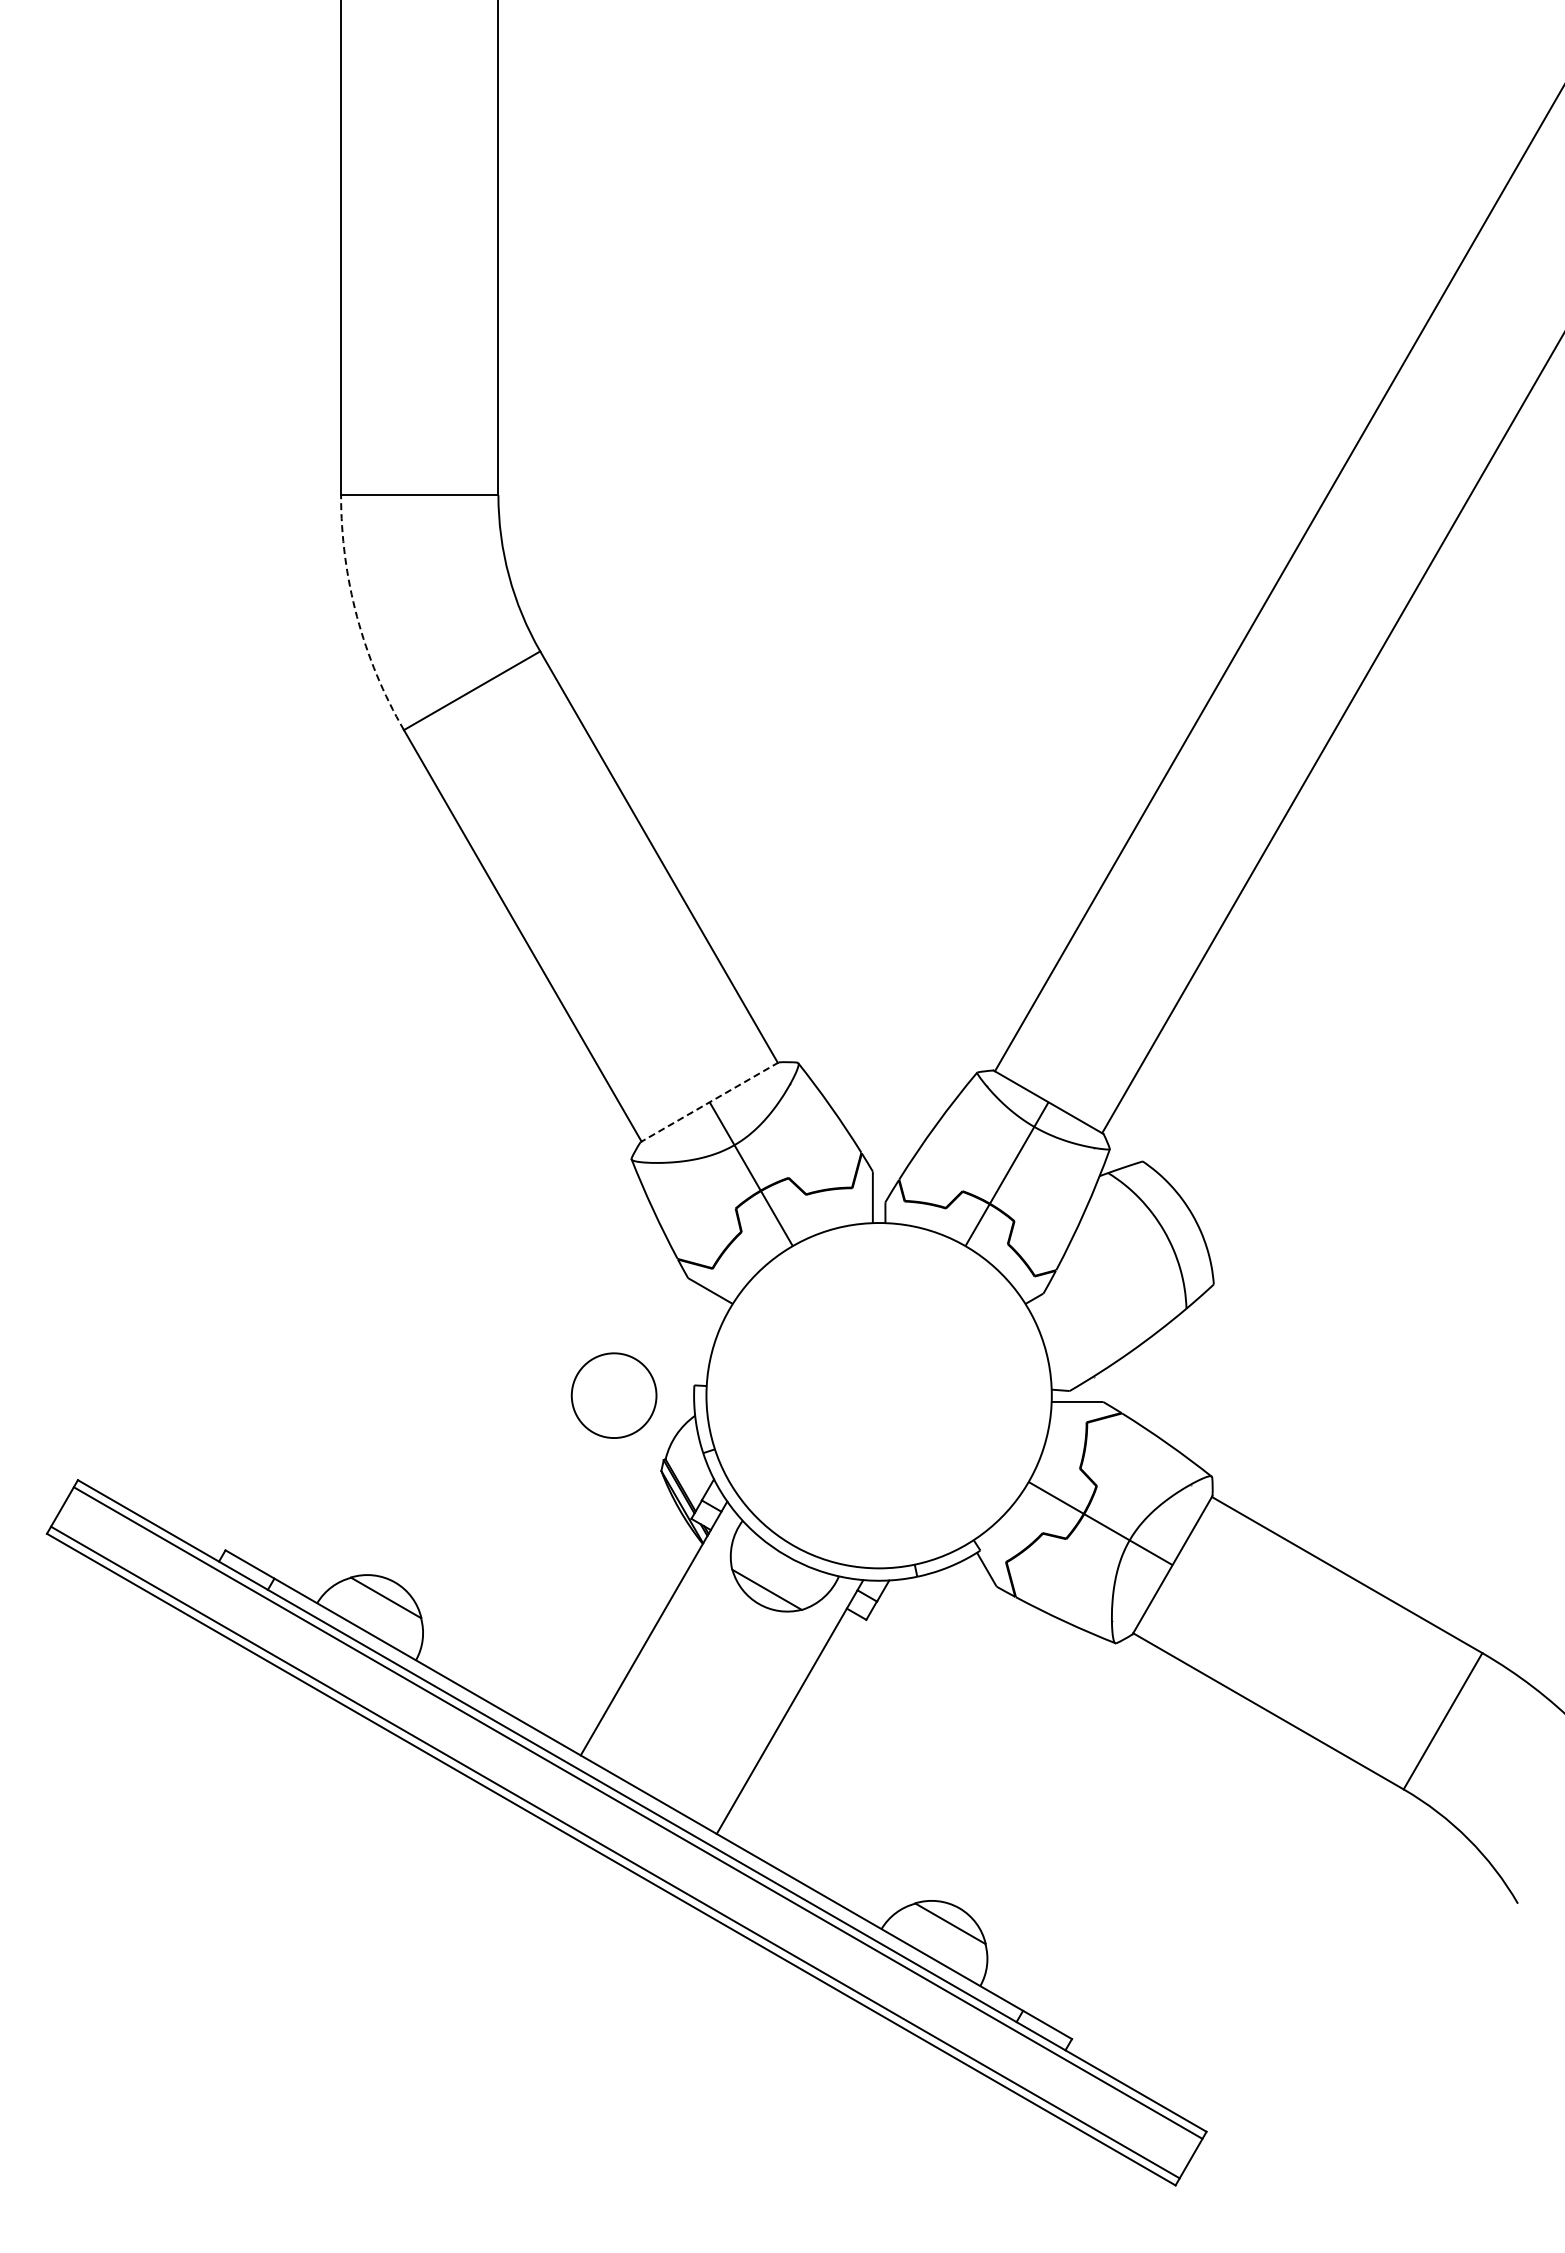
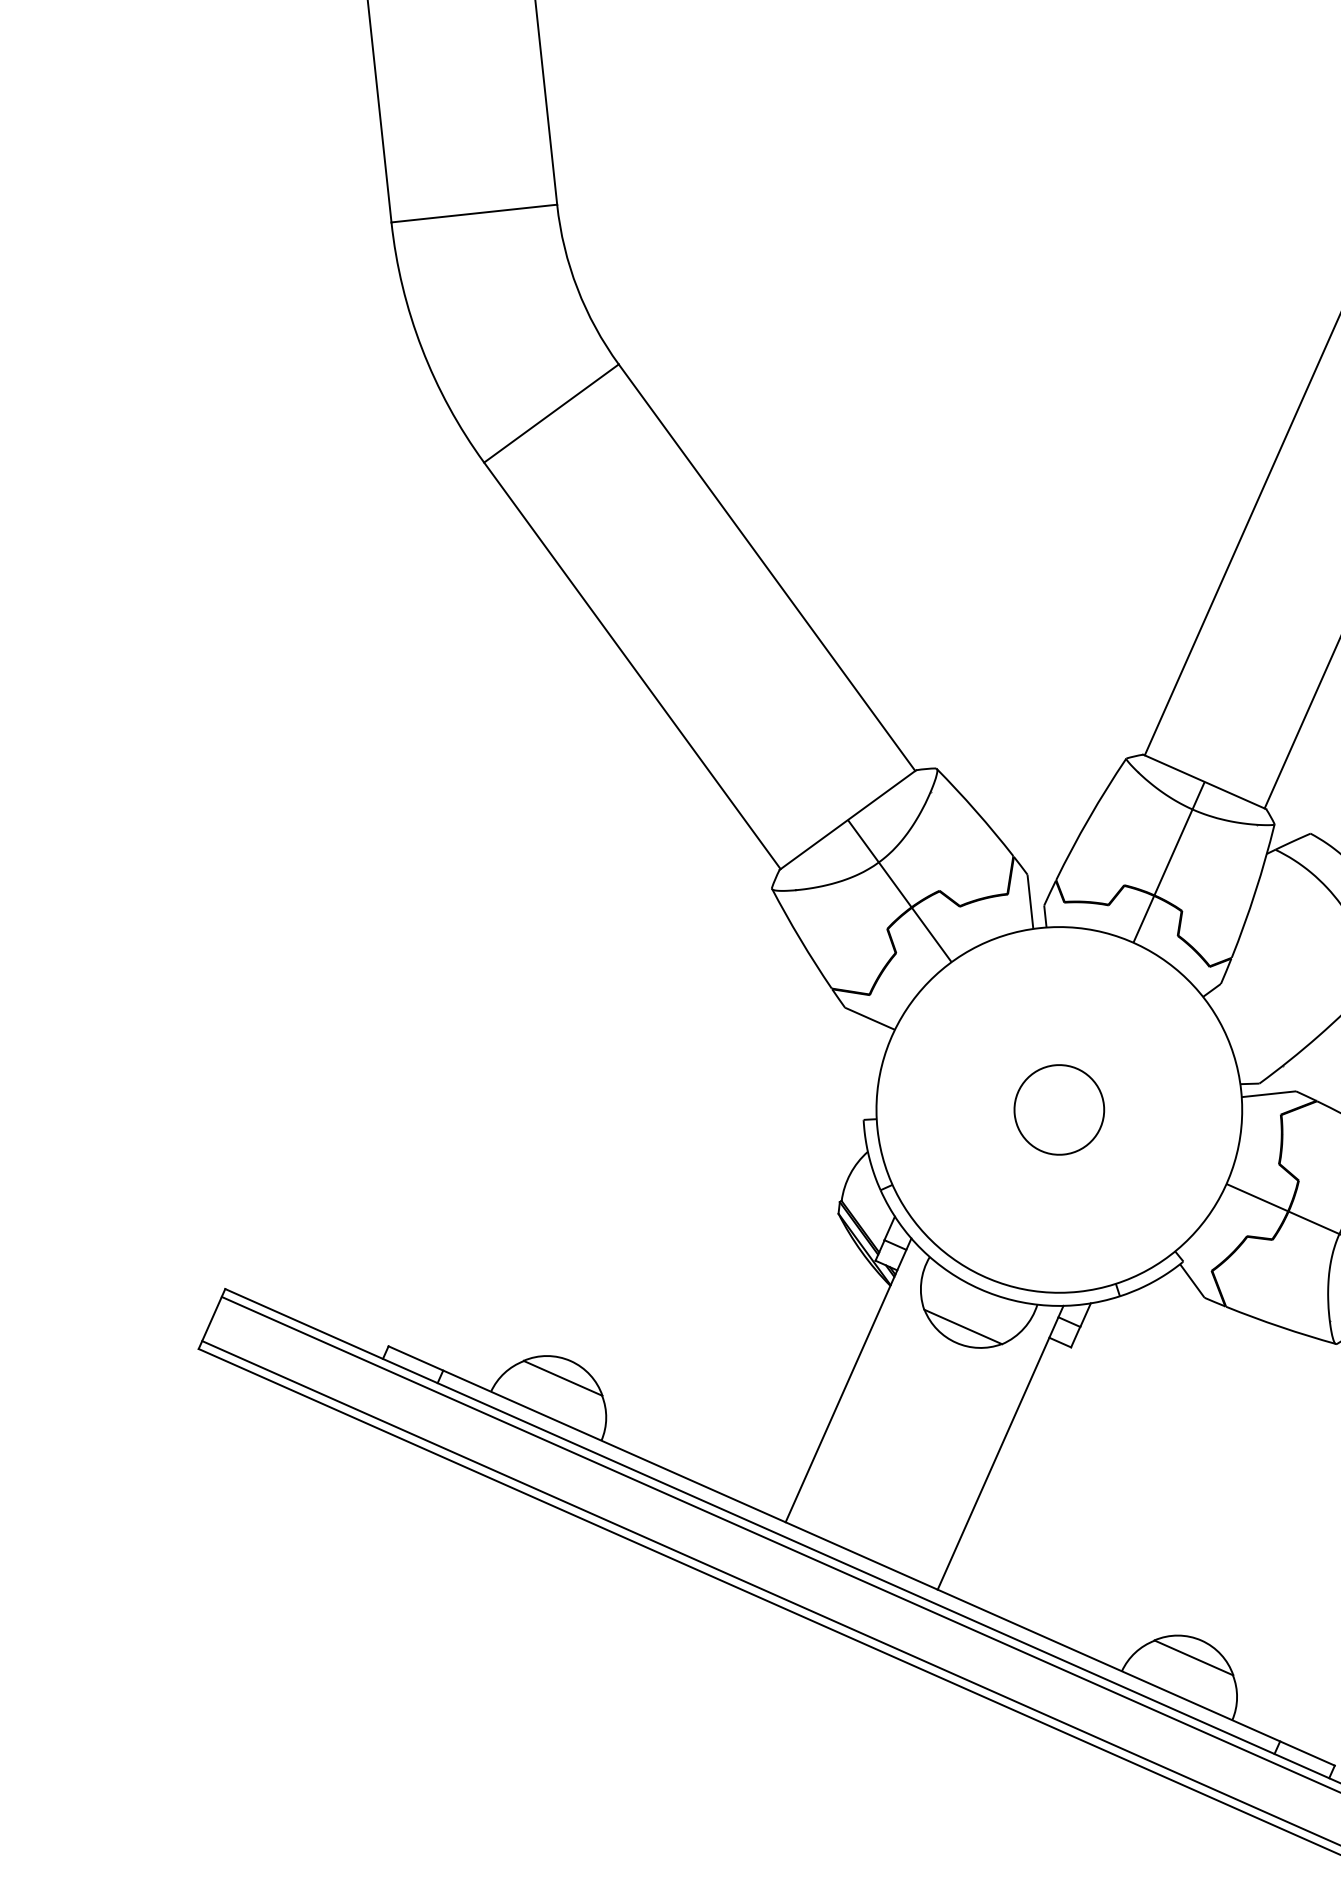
arc: (357, 616) -> (422, 348), dashed -> solid
line: (709, 1102) -> (847, 820), dashed -> solid
circle: (613, 1395) -> (1058, 1109), moved

